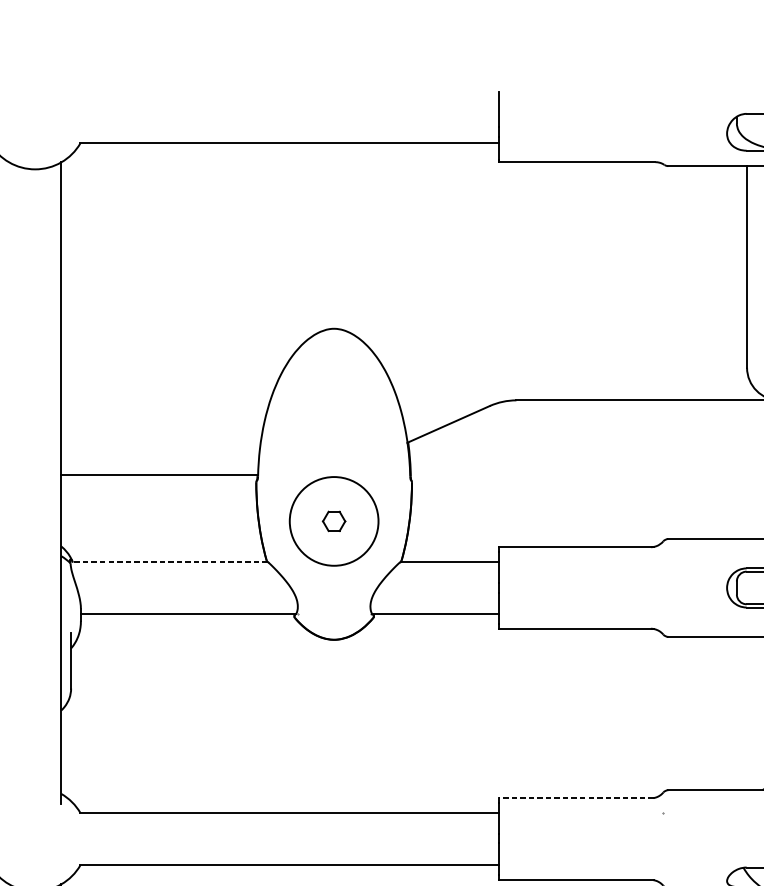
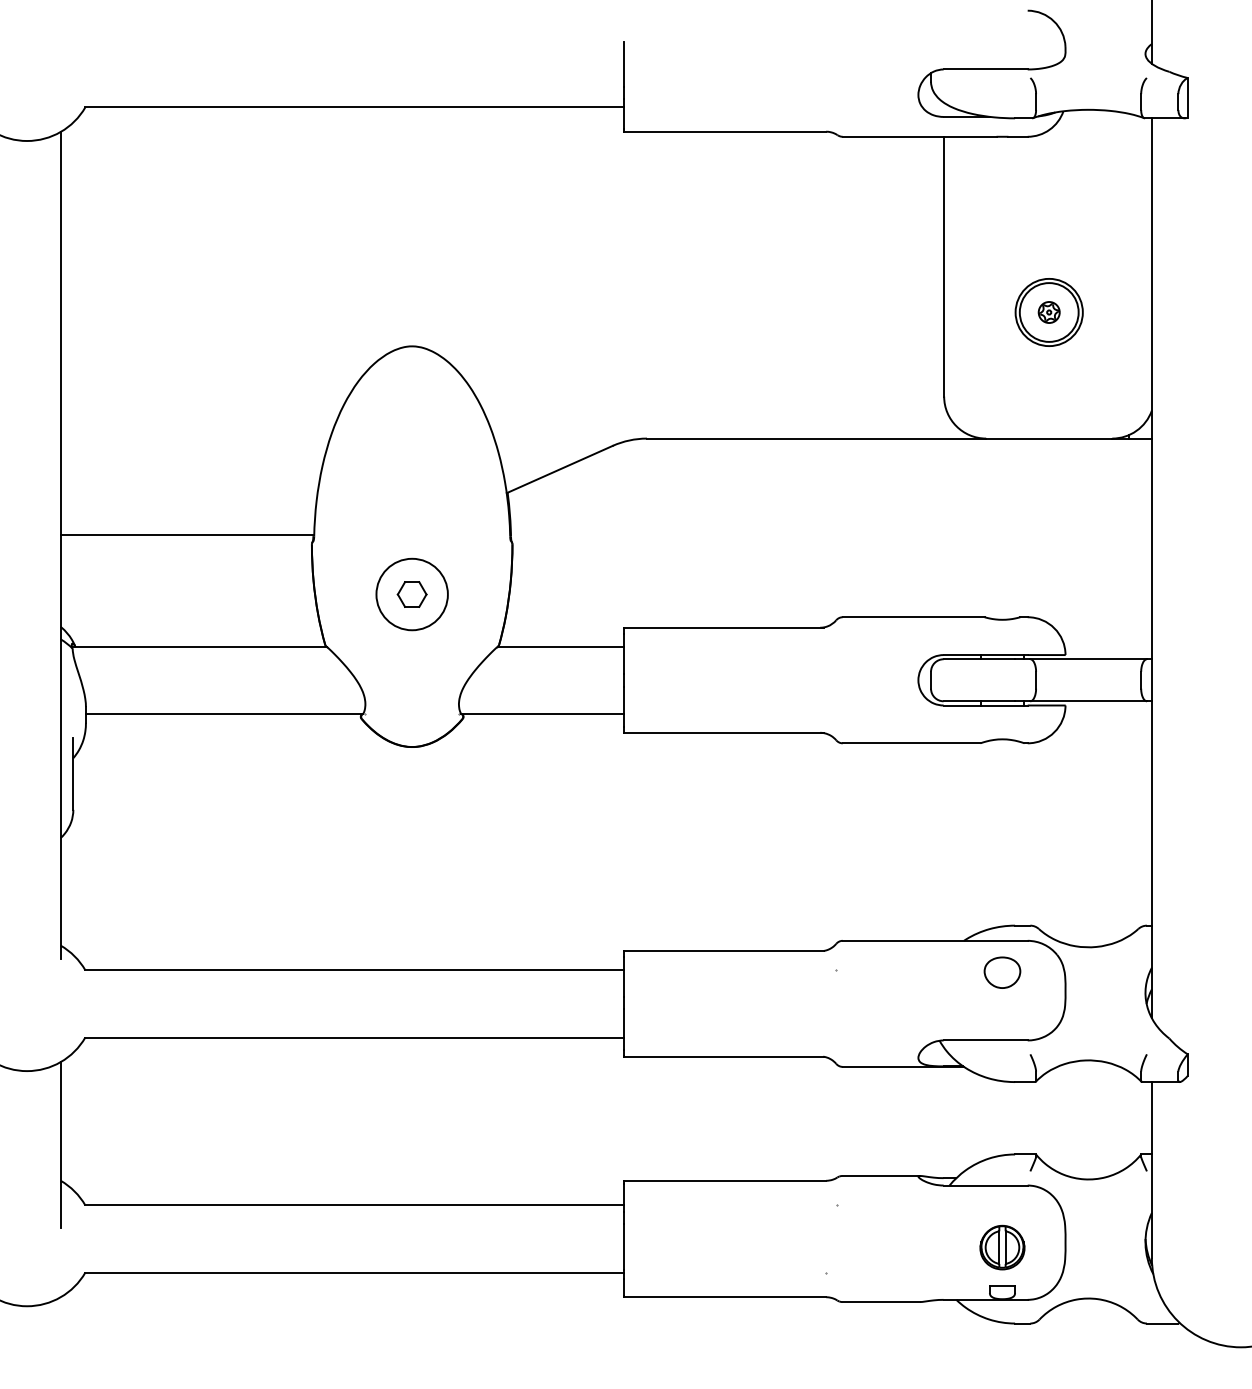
circle: (333, 521) -> (411, 594), size x0.62
line: (168, 561) -> (198, 646), dashed -> solid
line: (576, 797) -> (724, 950), dashed -> solid

